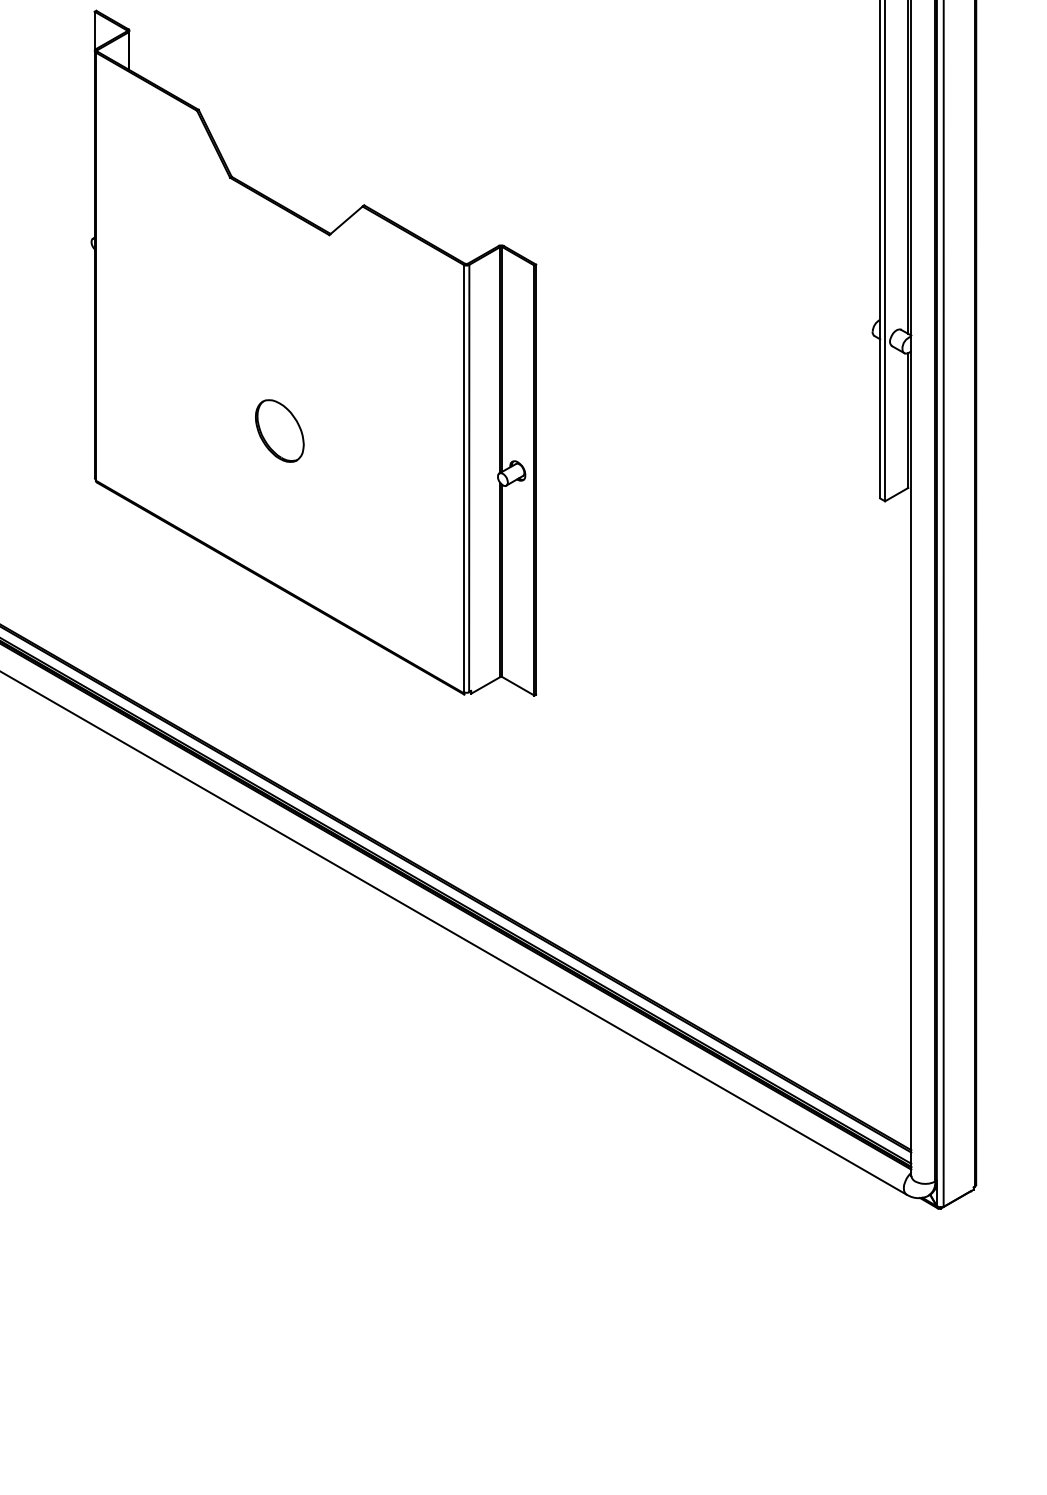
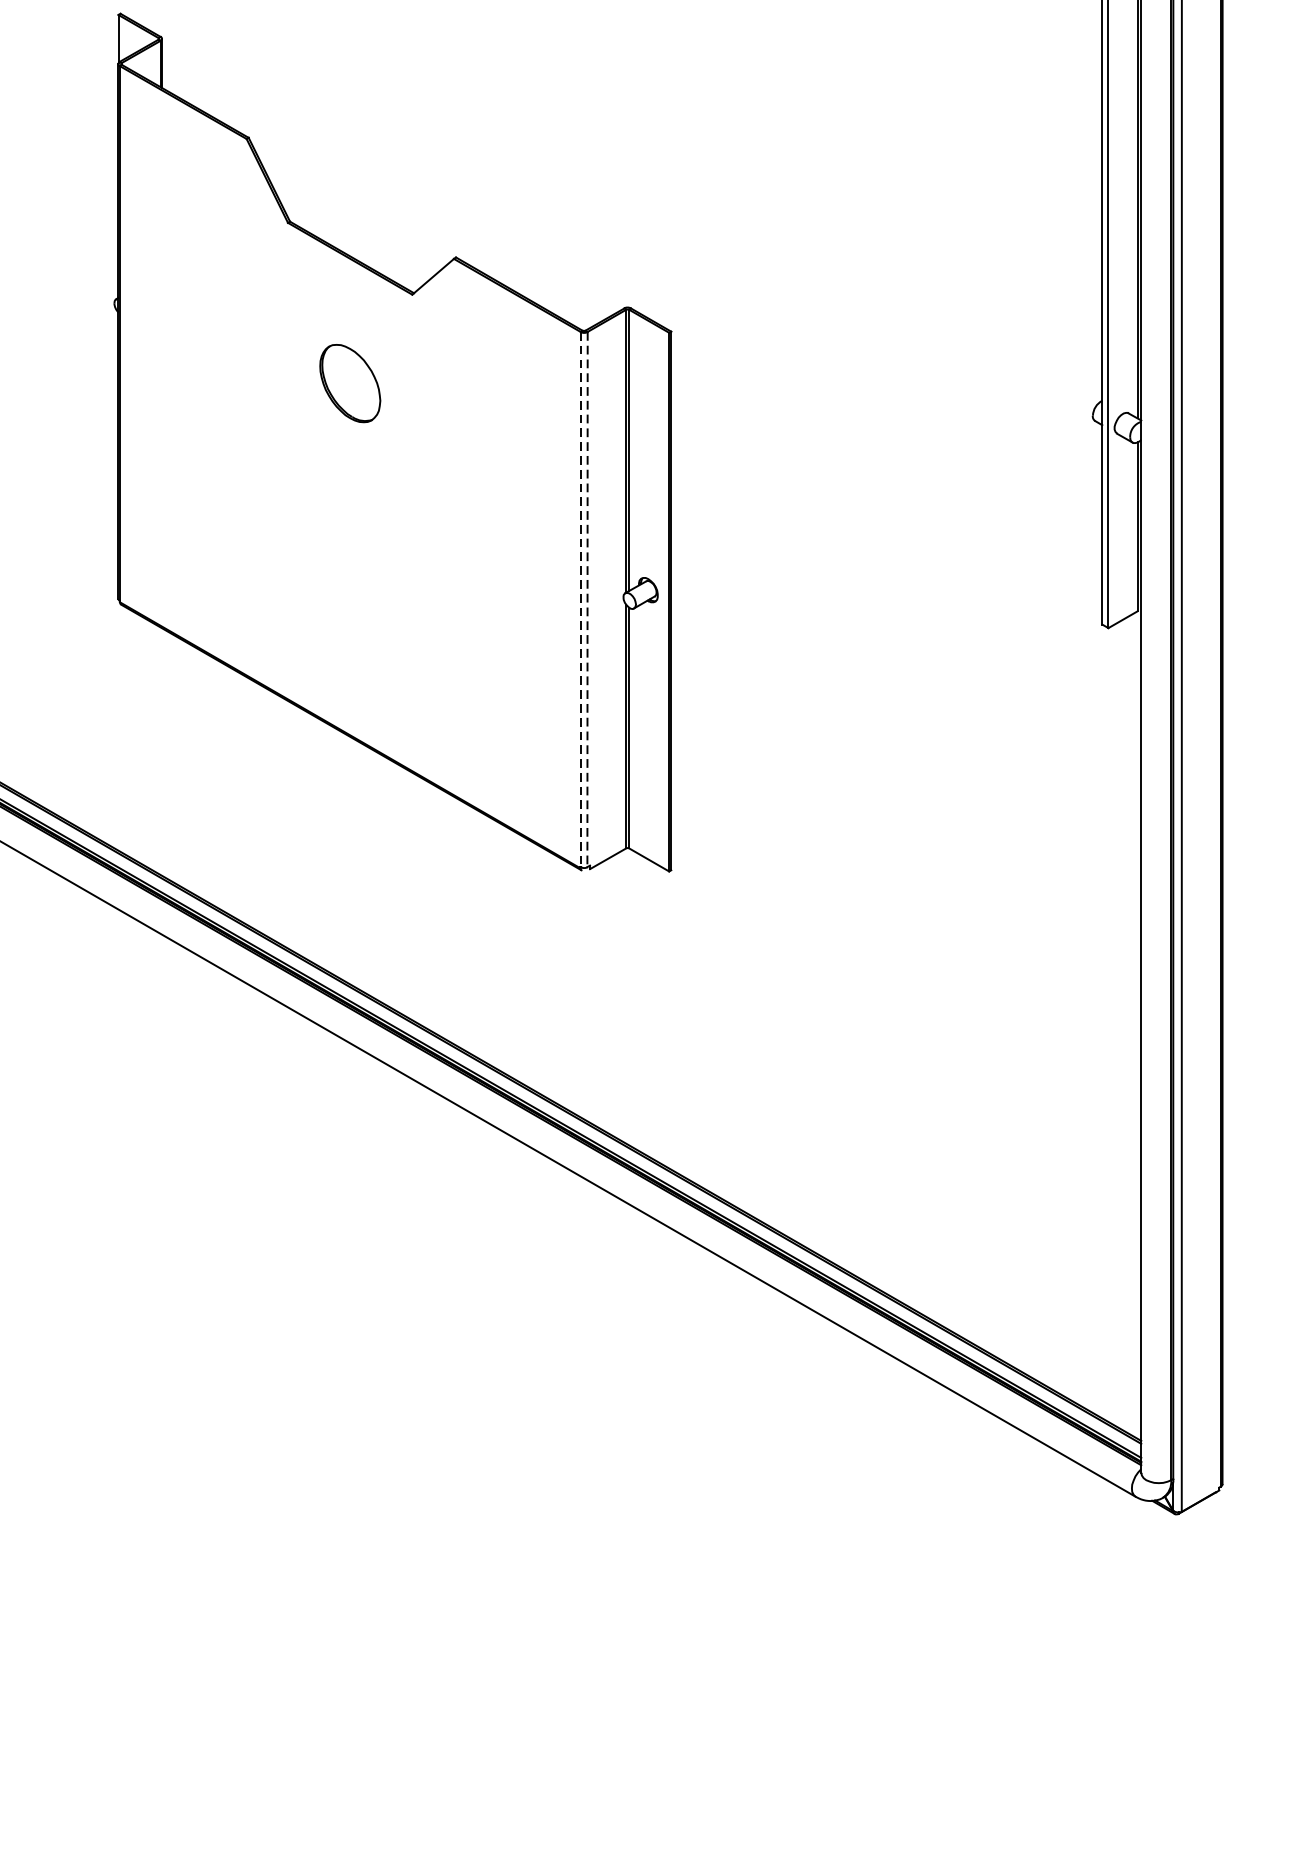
part: (279, 430) -> (349, 382), moved
line: (463, 478) -> (580, 599), solid -> dashed
line: (469, 478) -> (587, 599), solid -> dashed

